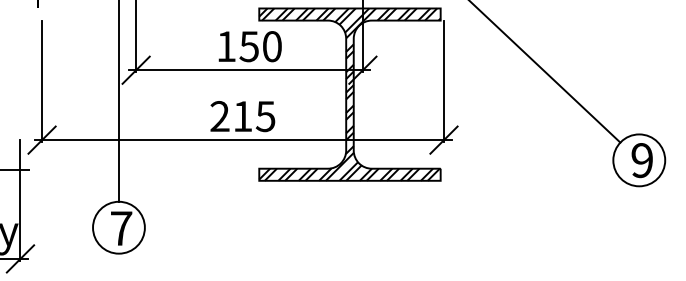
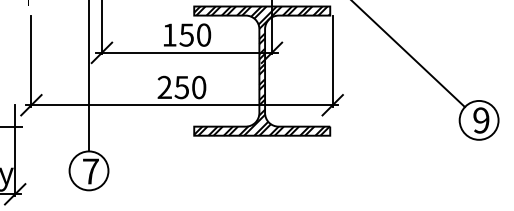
text: (254, 116) -> (190, 87), 215 -> 250

